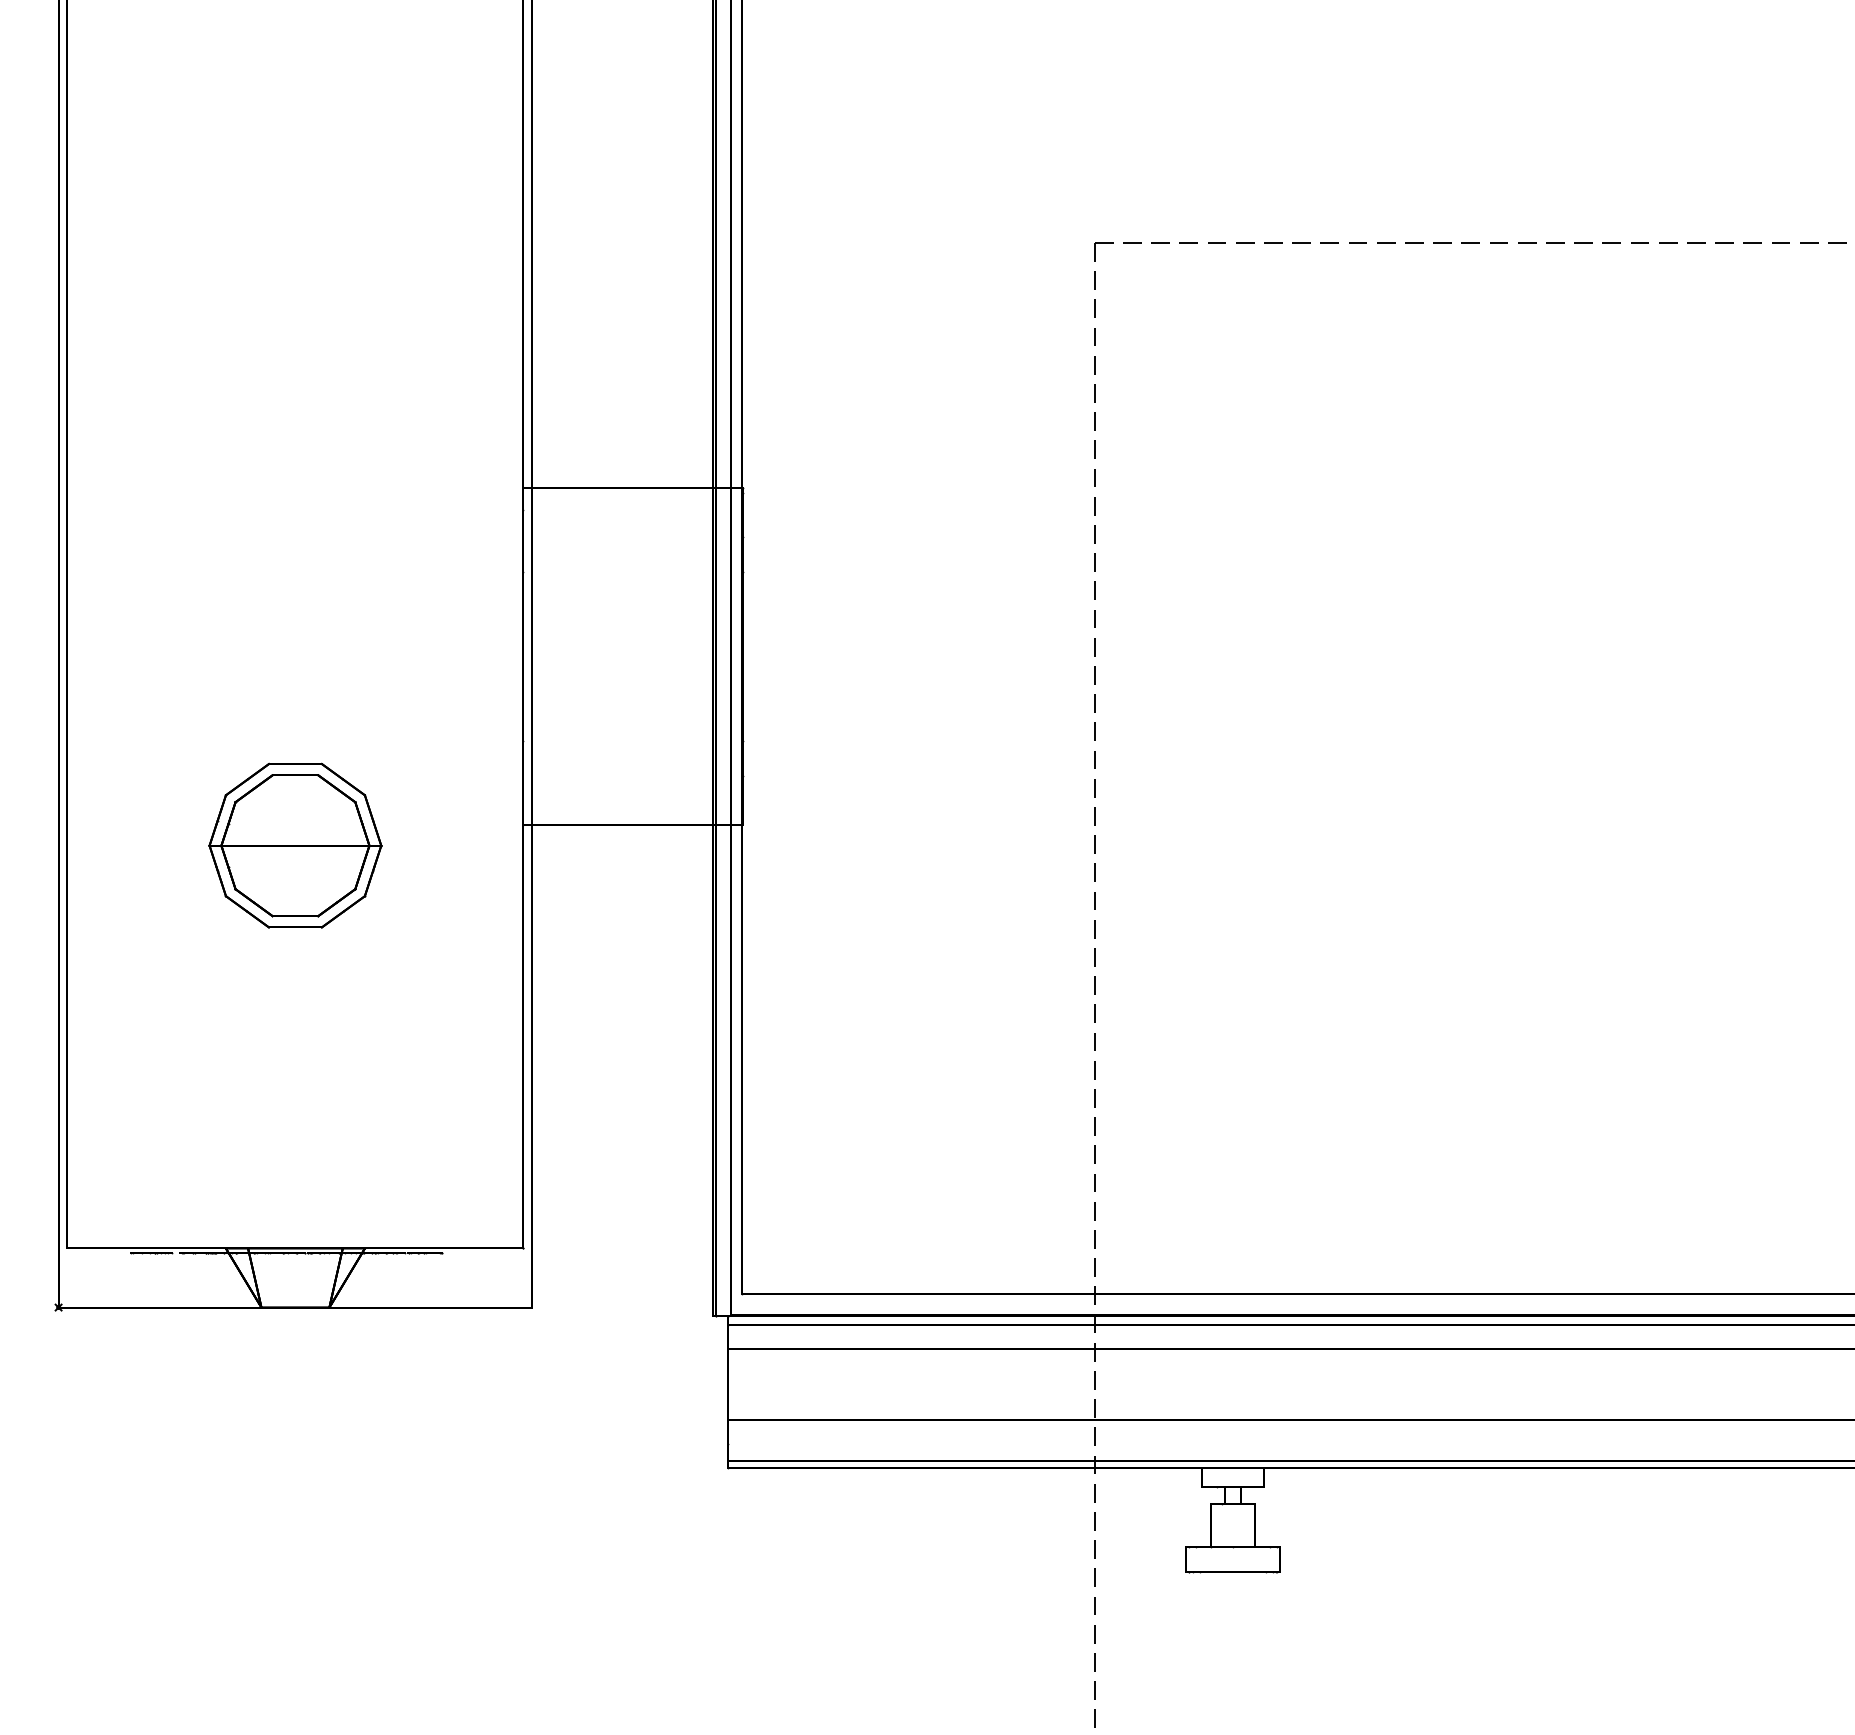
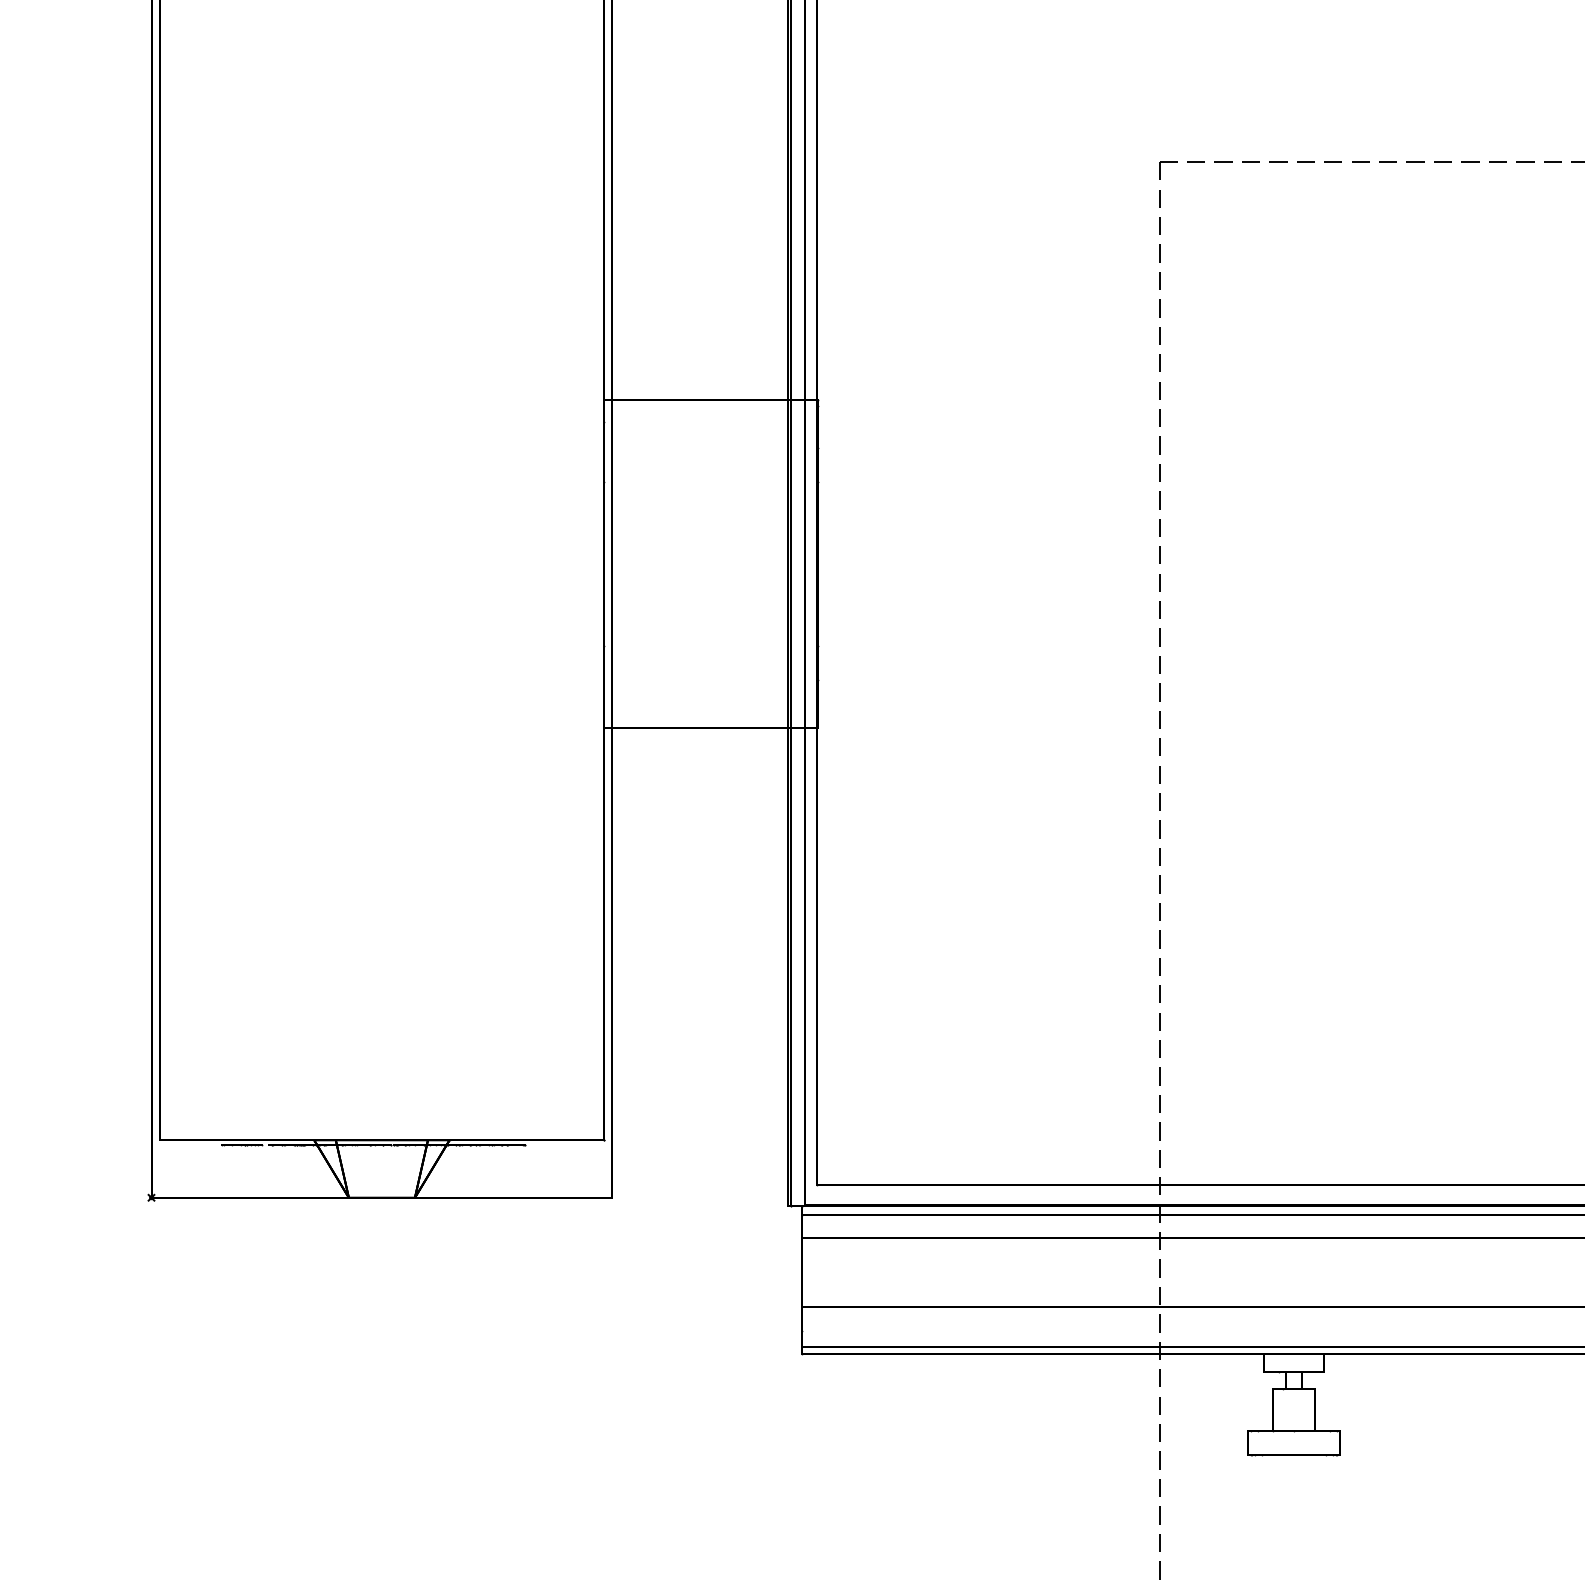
part: (295, 845) -> (381, 748), removed

